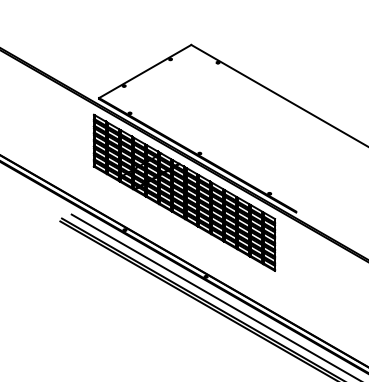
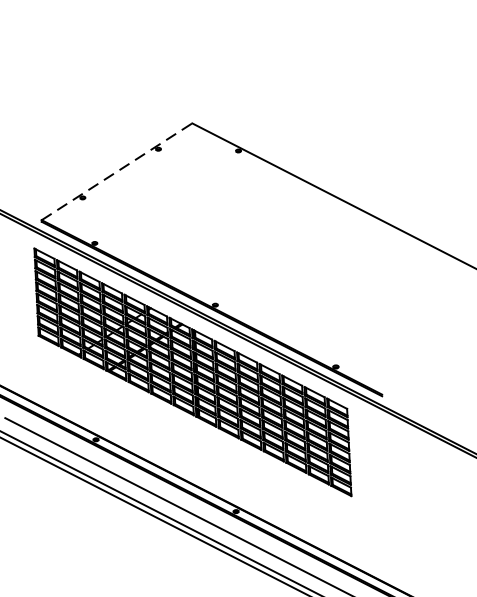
line: (145, 71) -> (117, 171), solid -> dashed

